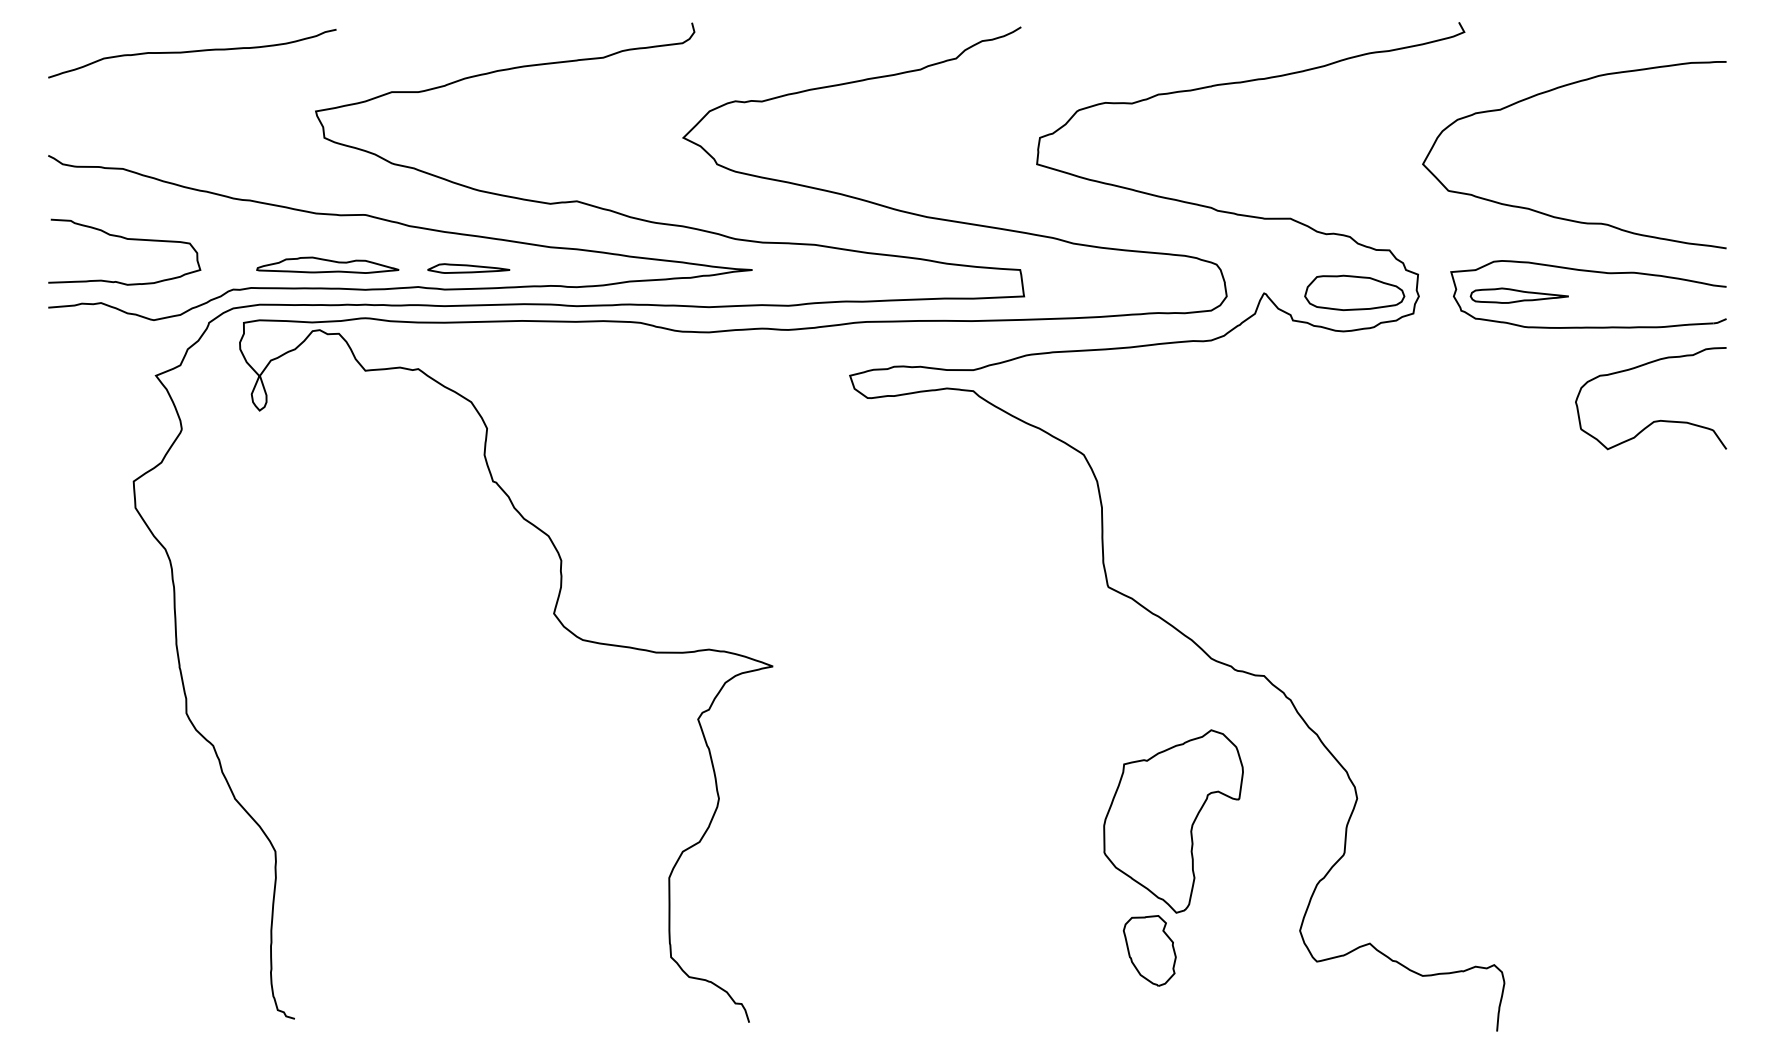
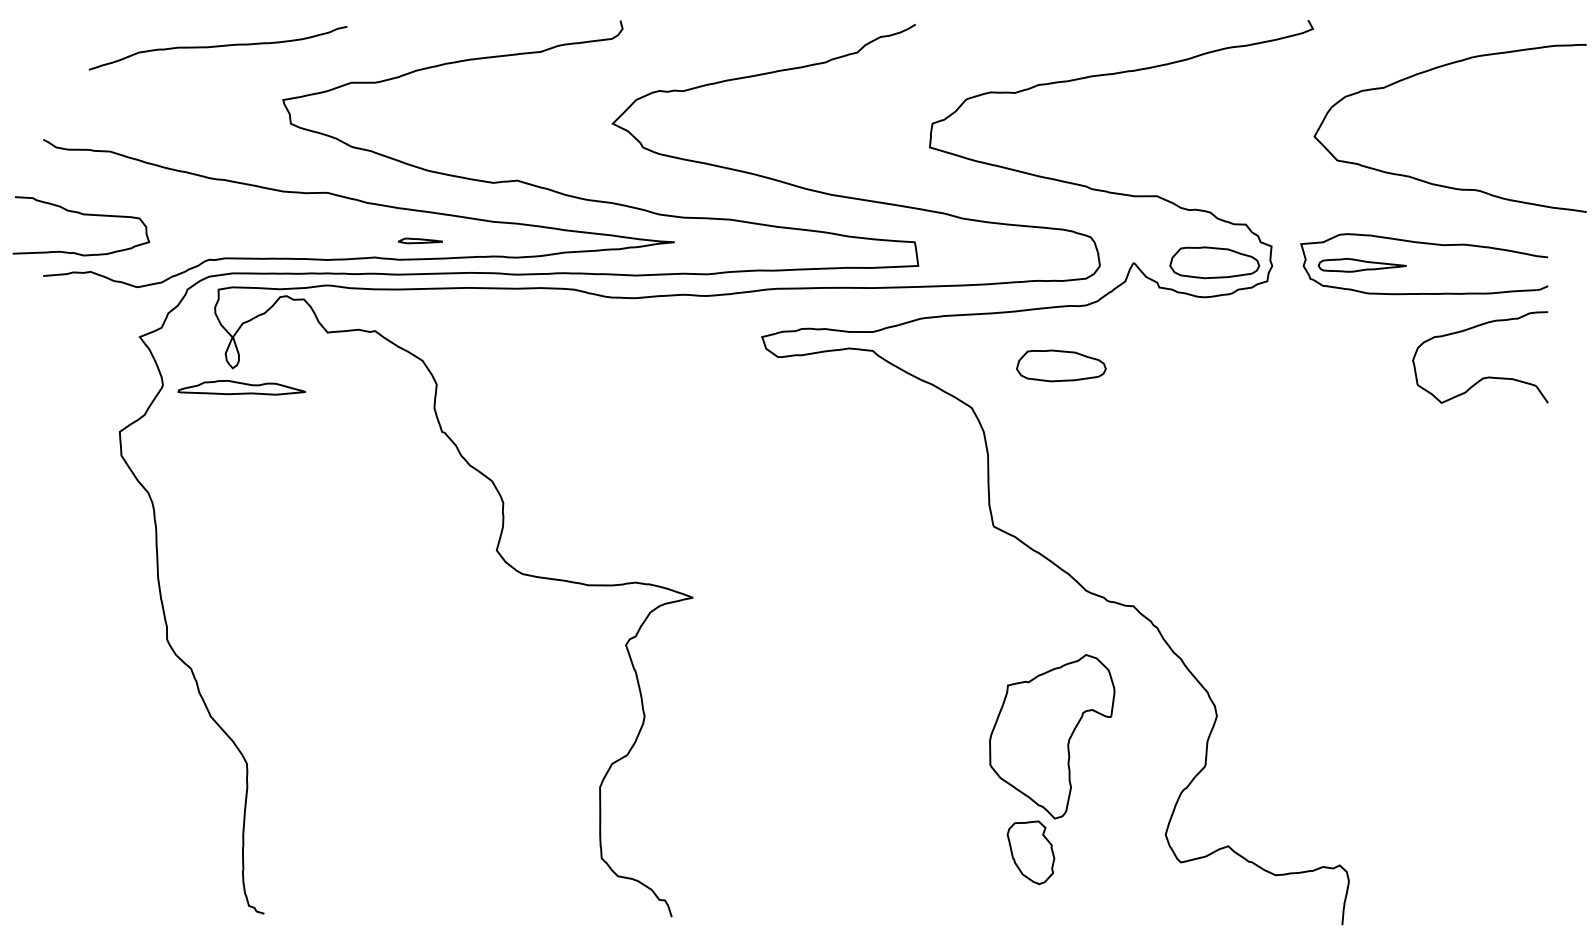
curve: (192, 52) -> (218, 47), moved
curve: (1562, 217) -> (1439, 184), moved
curve: (125, 239) -> (81, 214), moved
part: (327, 264) -> (241, 387), moved
part: (468, 268) -> (420, 240), size x0.6
part: (1183, 407) -> (1061, 365), added

